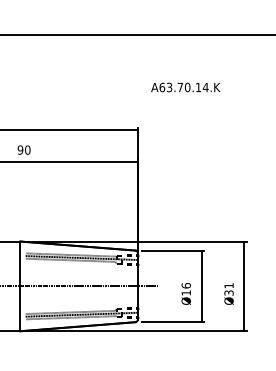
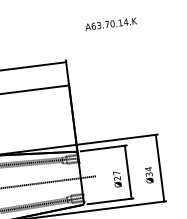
text: (185, 87) -> (110, 24), moved
text: (228, 285) -> (148, 169), Ø31 -> Ø34
text: (185, 289) -> (116, 176), Ø16 -> Ø27

